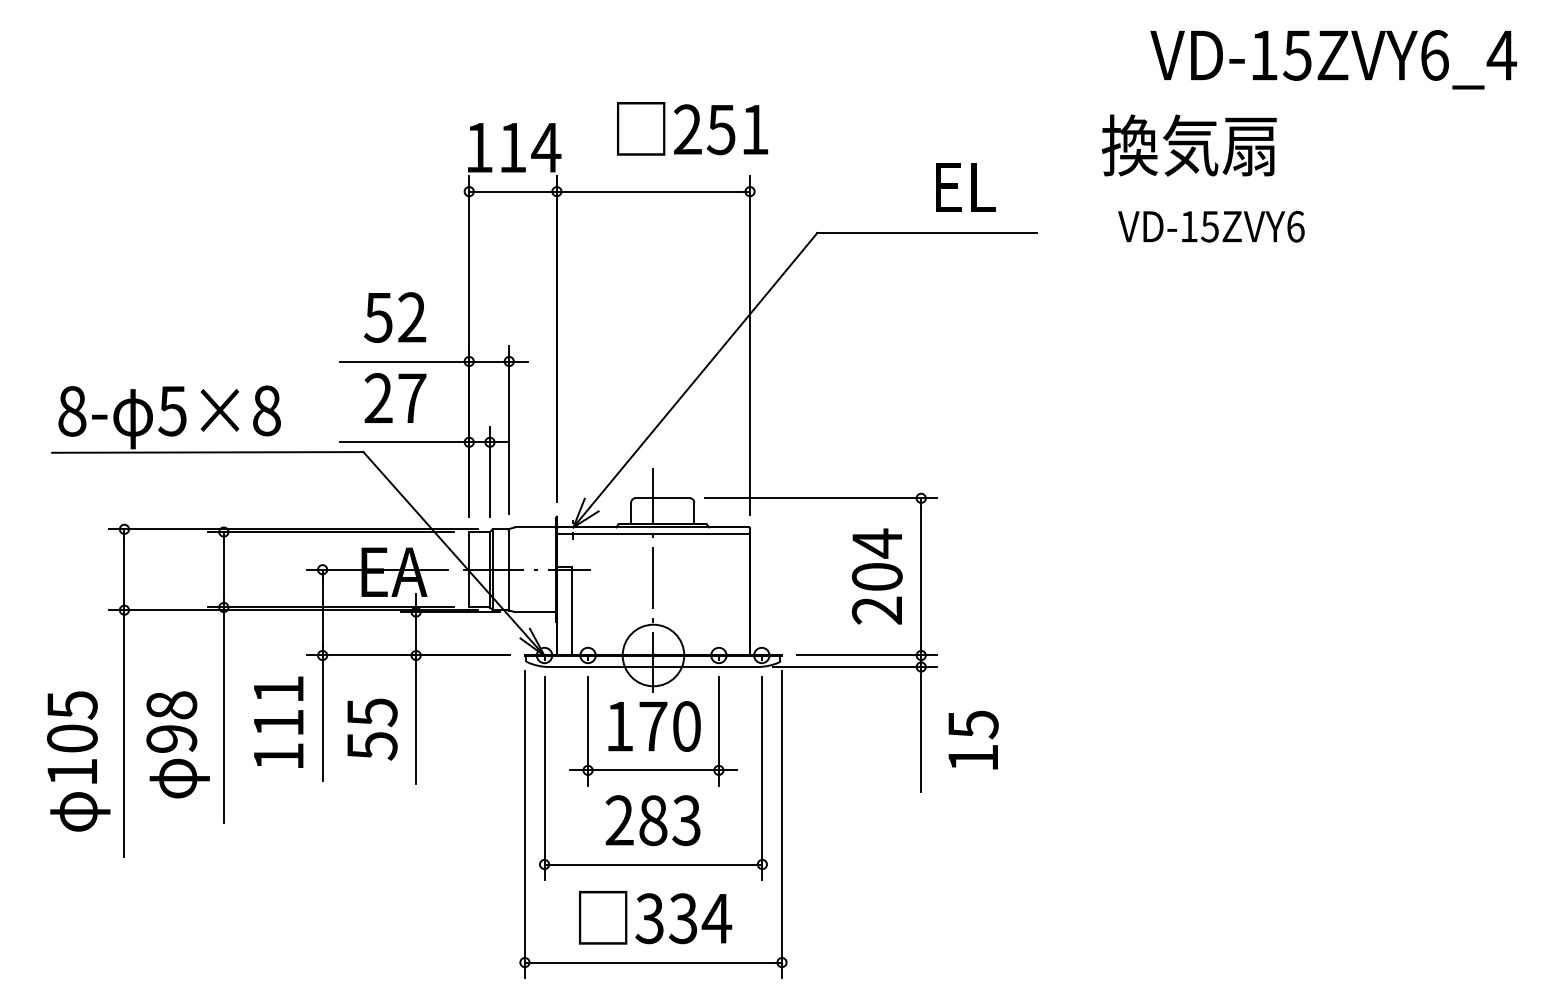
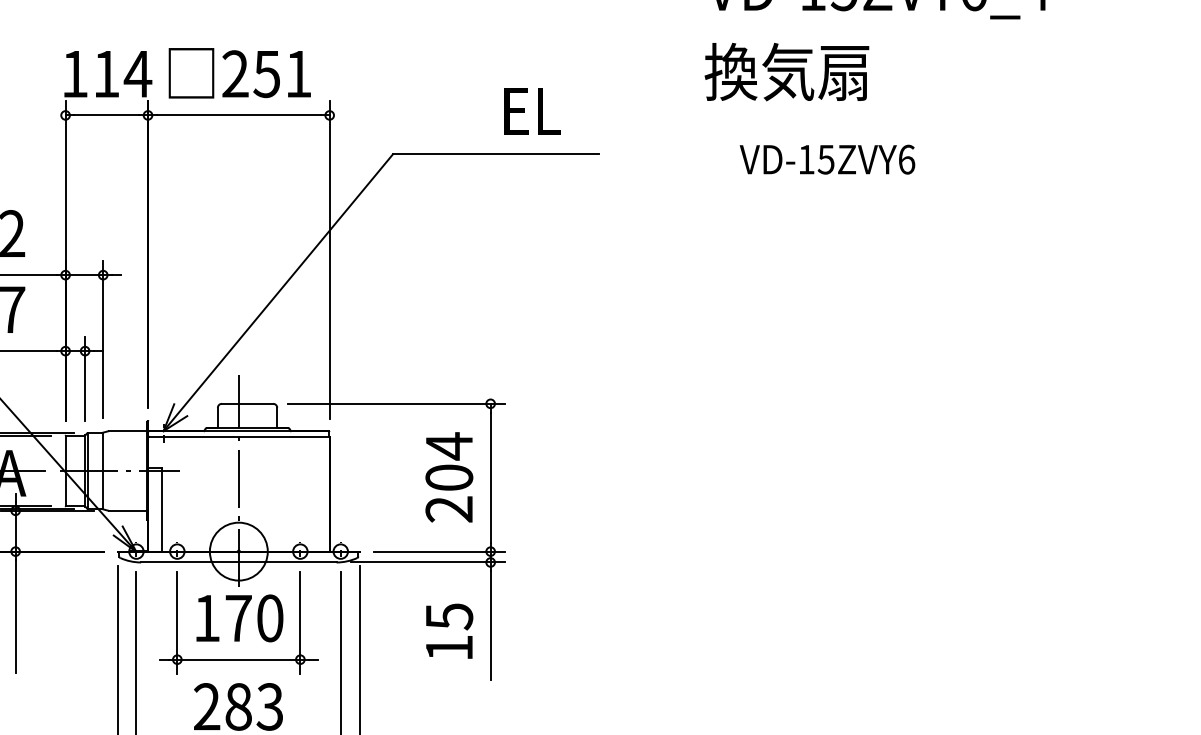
text: (692, 128) -> (239, 72), moved
text: (1188, 145) -> (786, 72), moved
text: (1211, 226) -> (827, 159), moved
text: (973, 740) -> (449, 631), moved

